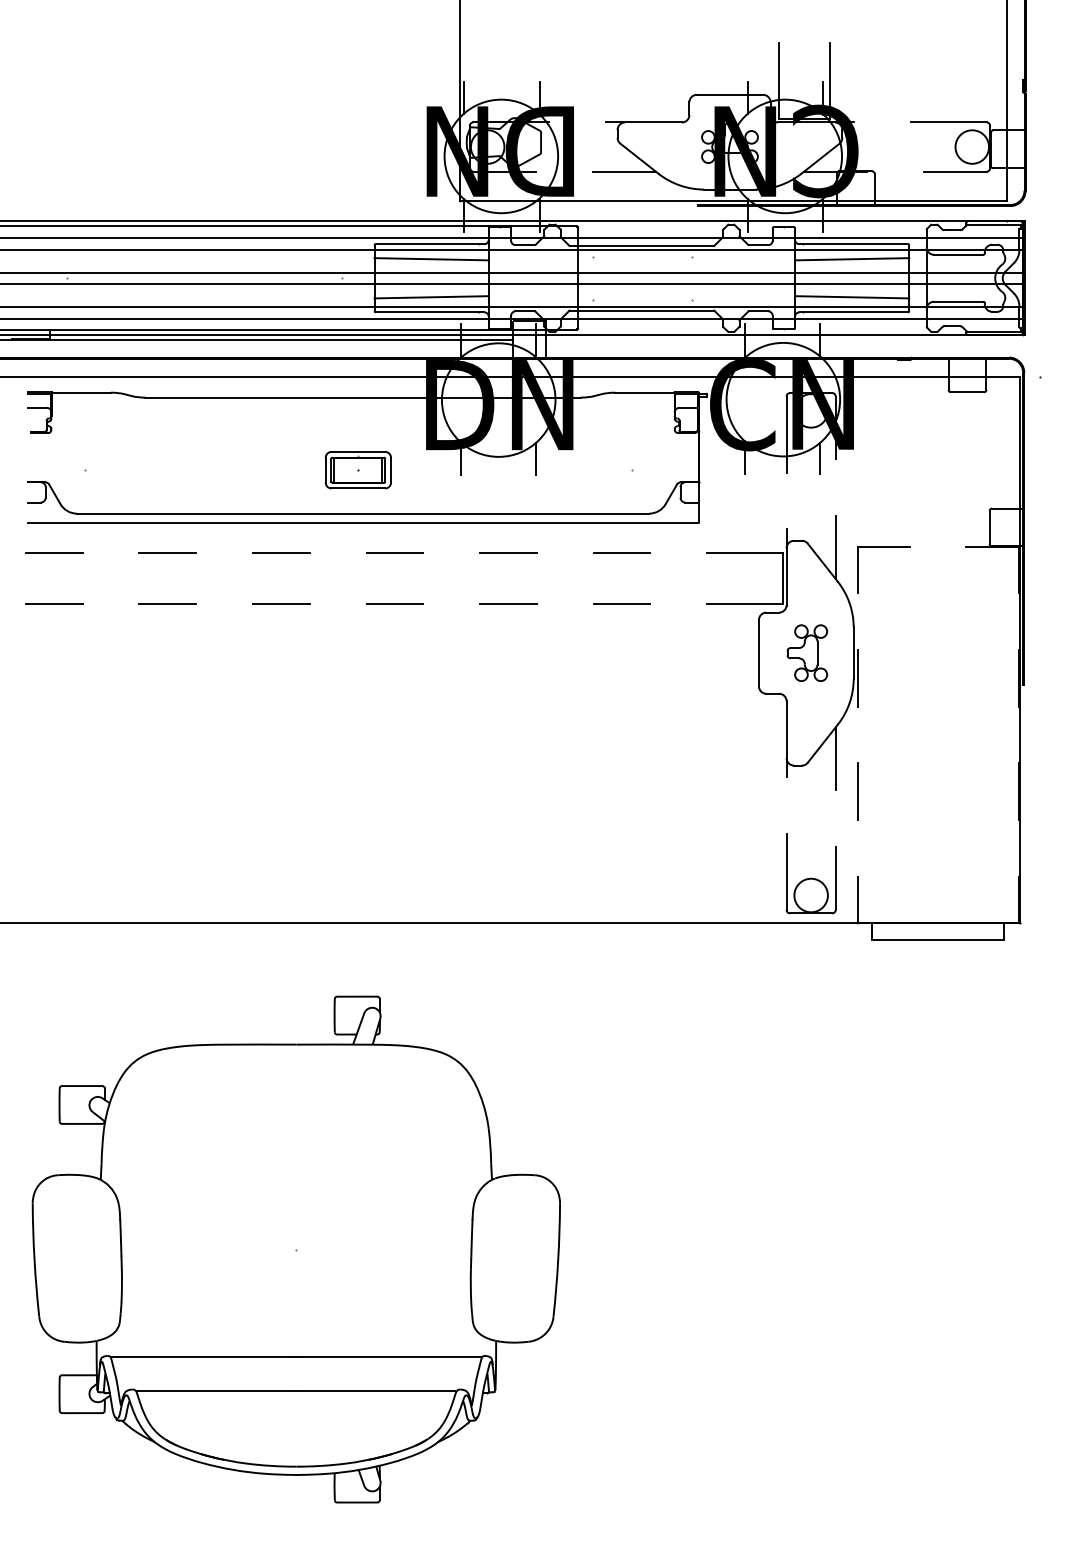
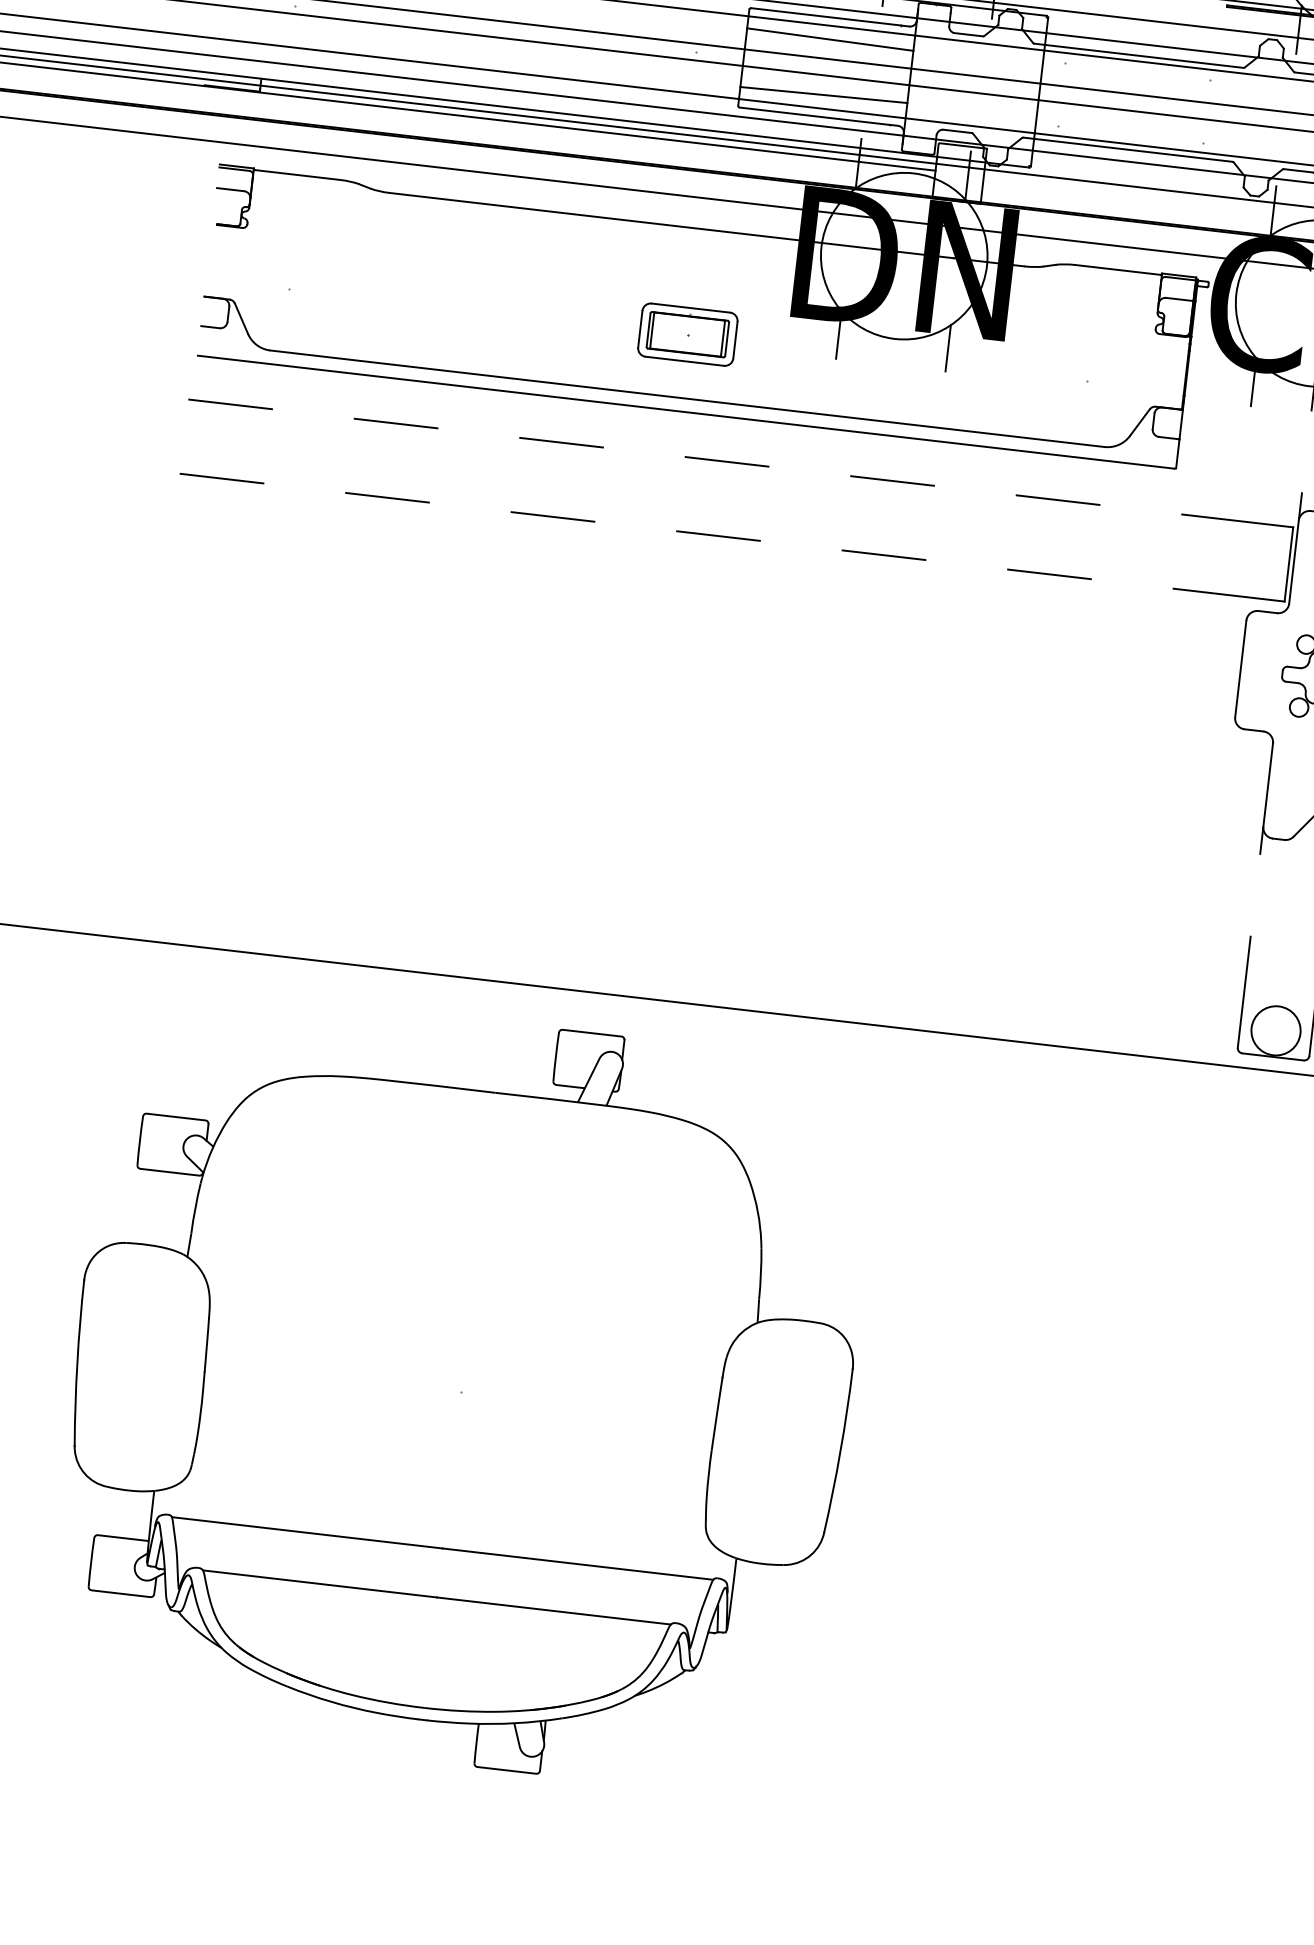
part: (295, 1249) -> (459, 1391), moved

